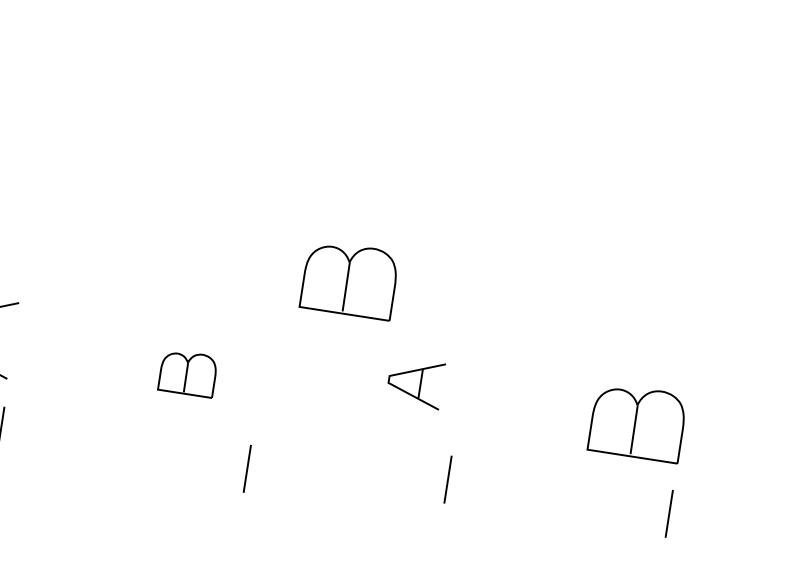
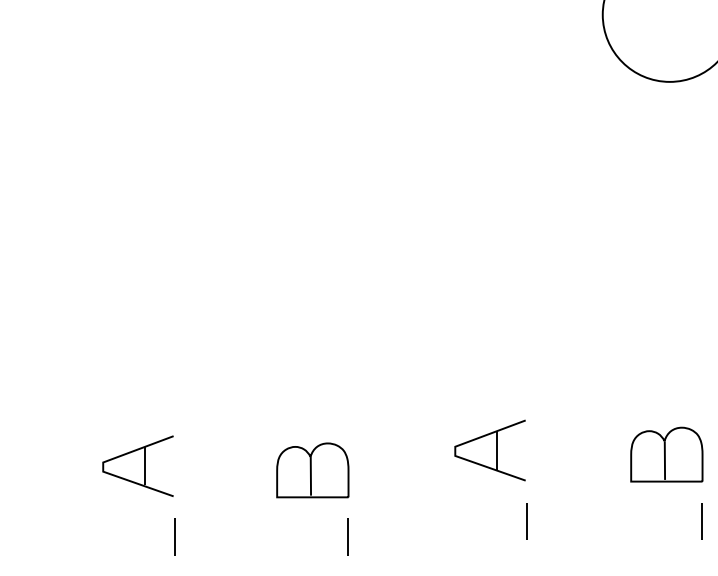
part: (349, 279) -> (426, 378), removed
part: (187, 373) -> (312, 470), size x1.67
part: (414, 382) -> (489, 450), size x1.67
line: (246, 467) -> (347, 536), moved

